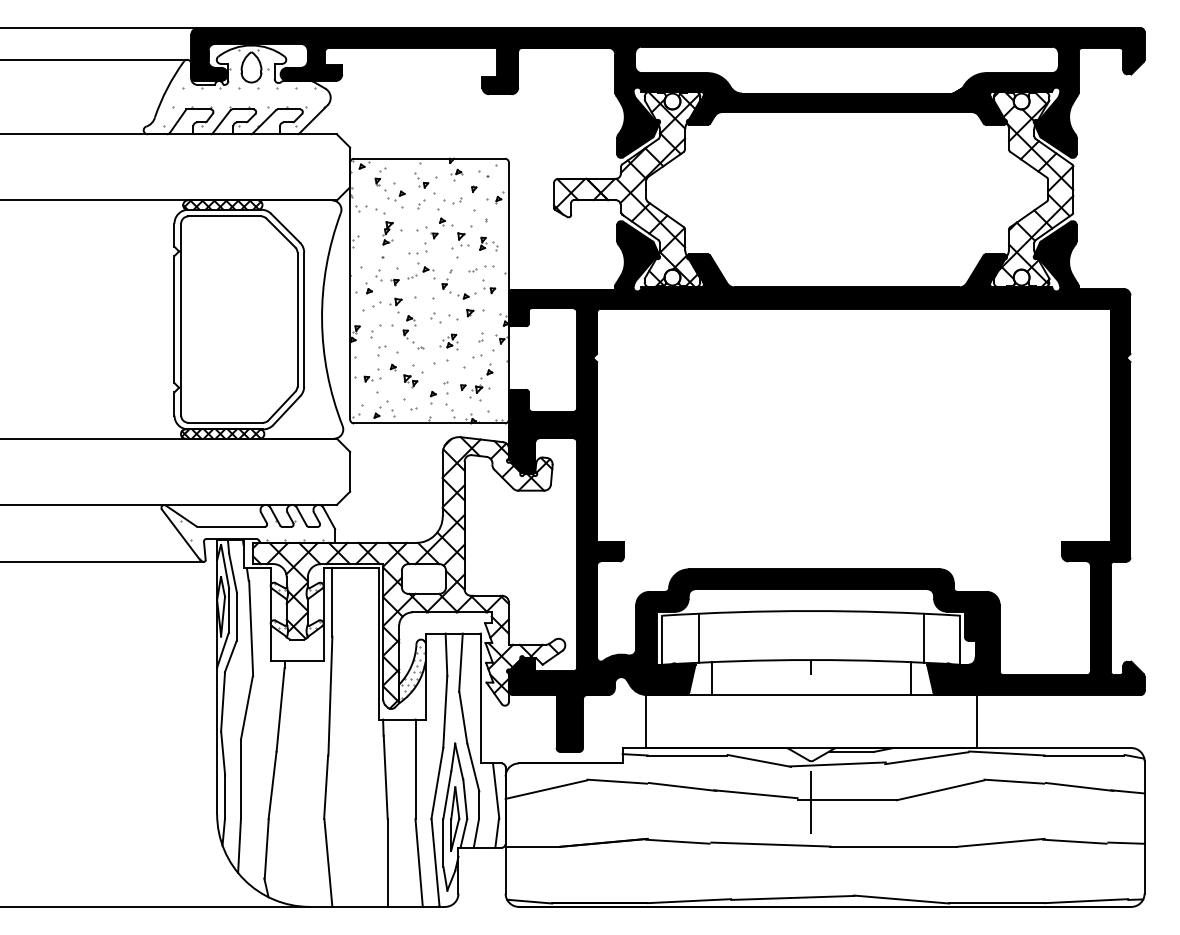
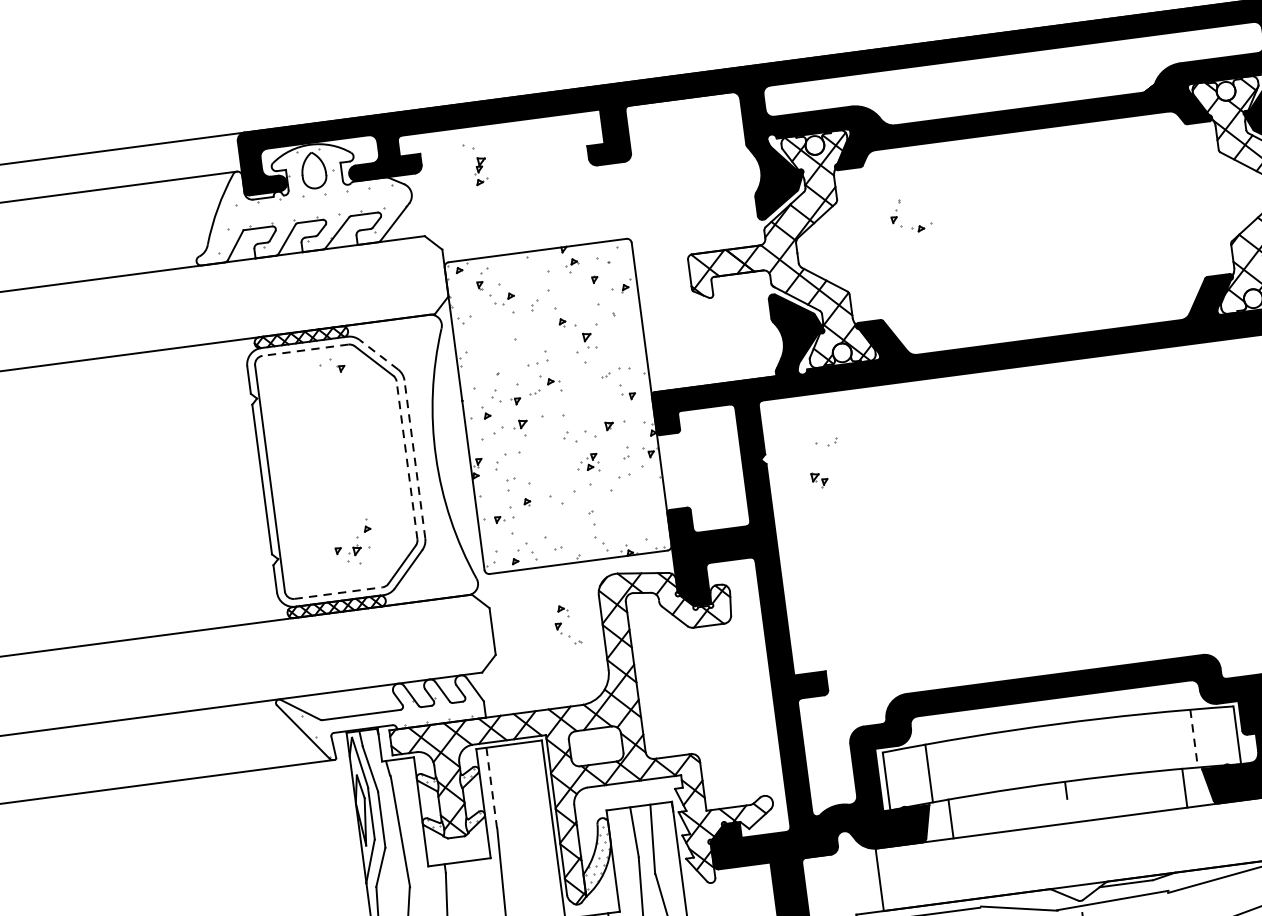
part: (421, 180) -> (531, 277), removed
part: (452, 200) -> (826, 442), moved
line: (224, 216) -> (305, 350), solid -> dashed
part: (384, 226) -> (475, 163), moved
line: (285, 227) -> (378, 353), solid -> dashed
part: (427, 232) -> (332, 365), moved
part: (488, 243) -> (620, 341), removed
part: (458, 294) -> (911, 227), moved
line: (297, 319) -> (407, 460), solid -> dashed
line: (304, 319) -> (415, 459), solid -> dashed
part: (413, 332) -> (567, 624), moved
part: (410, 381) -> (819, 480), moved
part: (476, 382) -> (353, 542), moved
part: (433, 397) -> (579, 531), removed
line: (226, 422) -> (339, 592), solid -> dashed
line: (332, 602) -> (492, 788), solid -> dashed
line: (923, 638) -> (1193, 738), solid -> dashed

